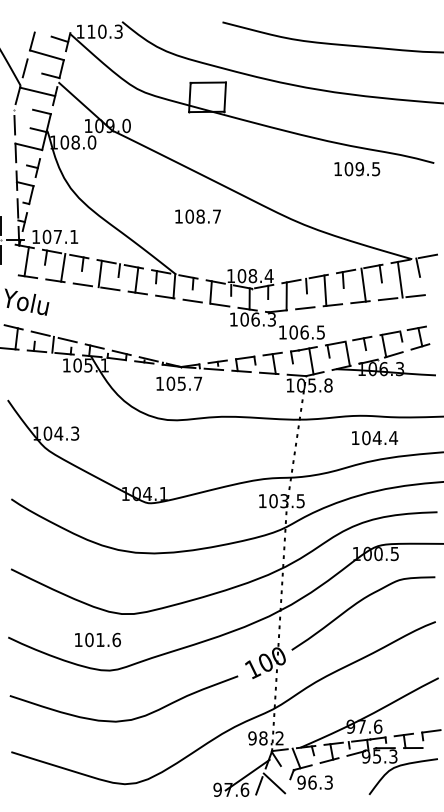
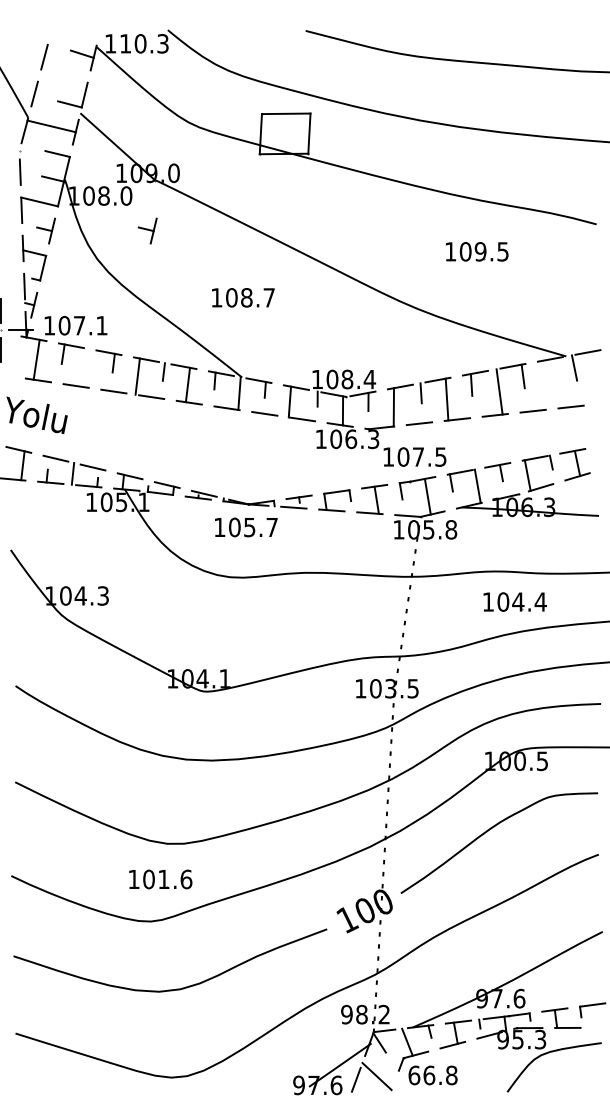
line: (46, 55) -> (63, 76), removed
part: (107, 167) -> (147, 230), added
part: (357, 169) -> (477, 252), moved
part: (197, 216) -> (242, 297), moved
line: (63, 267) -> (87, 367), removed
line: (399, 279) -> (548, 384), removed
text: (304, 332) -> (418, 457), 106.5 -> 107.5
part: (97, 639) -> (160, 878), moved
text: (315, 782) -> (433, 1075), 96.3 -> 66.8

